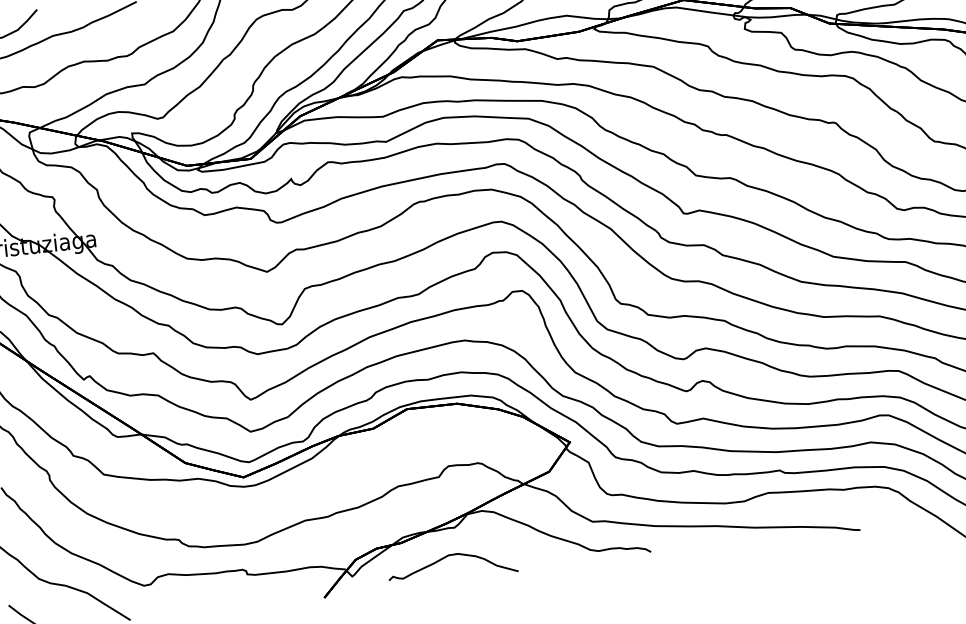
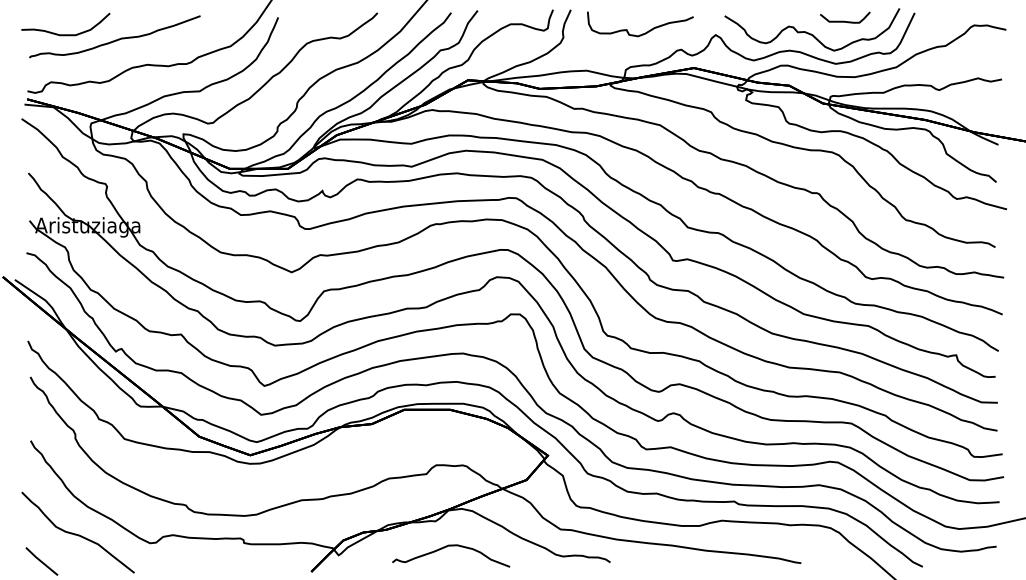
curve: (447, 557) -> (447, 547), moved

